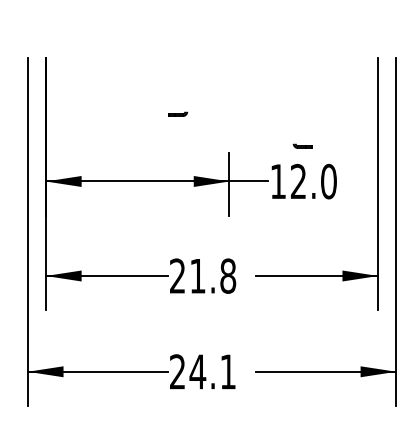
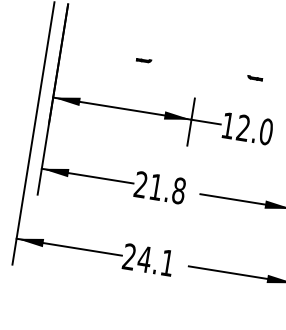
part: (178, 113) -> (144, 59), moved
part: (302, 145) -> (254, 77), moved

